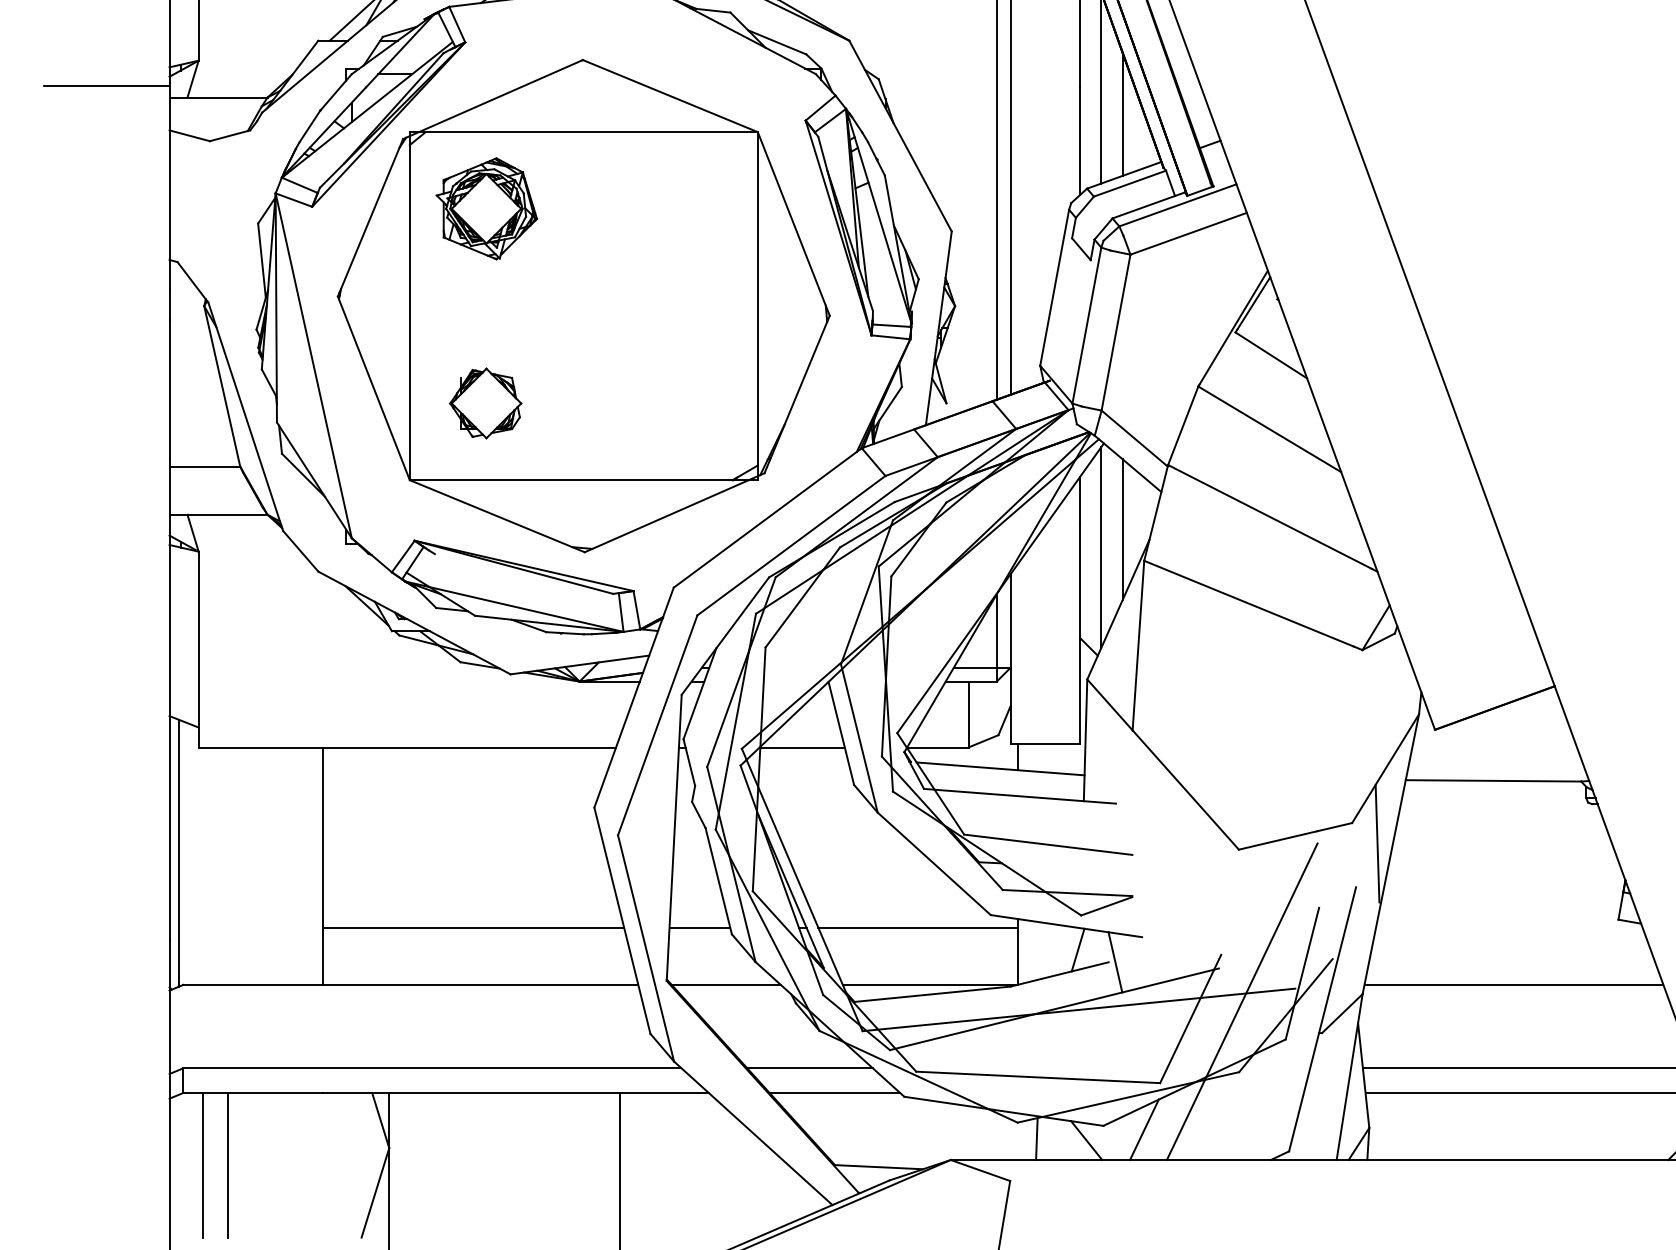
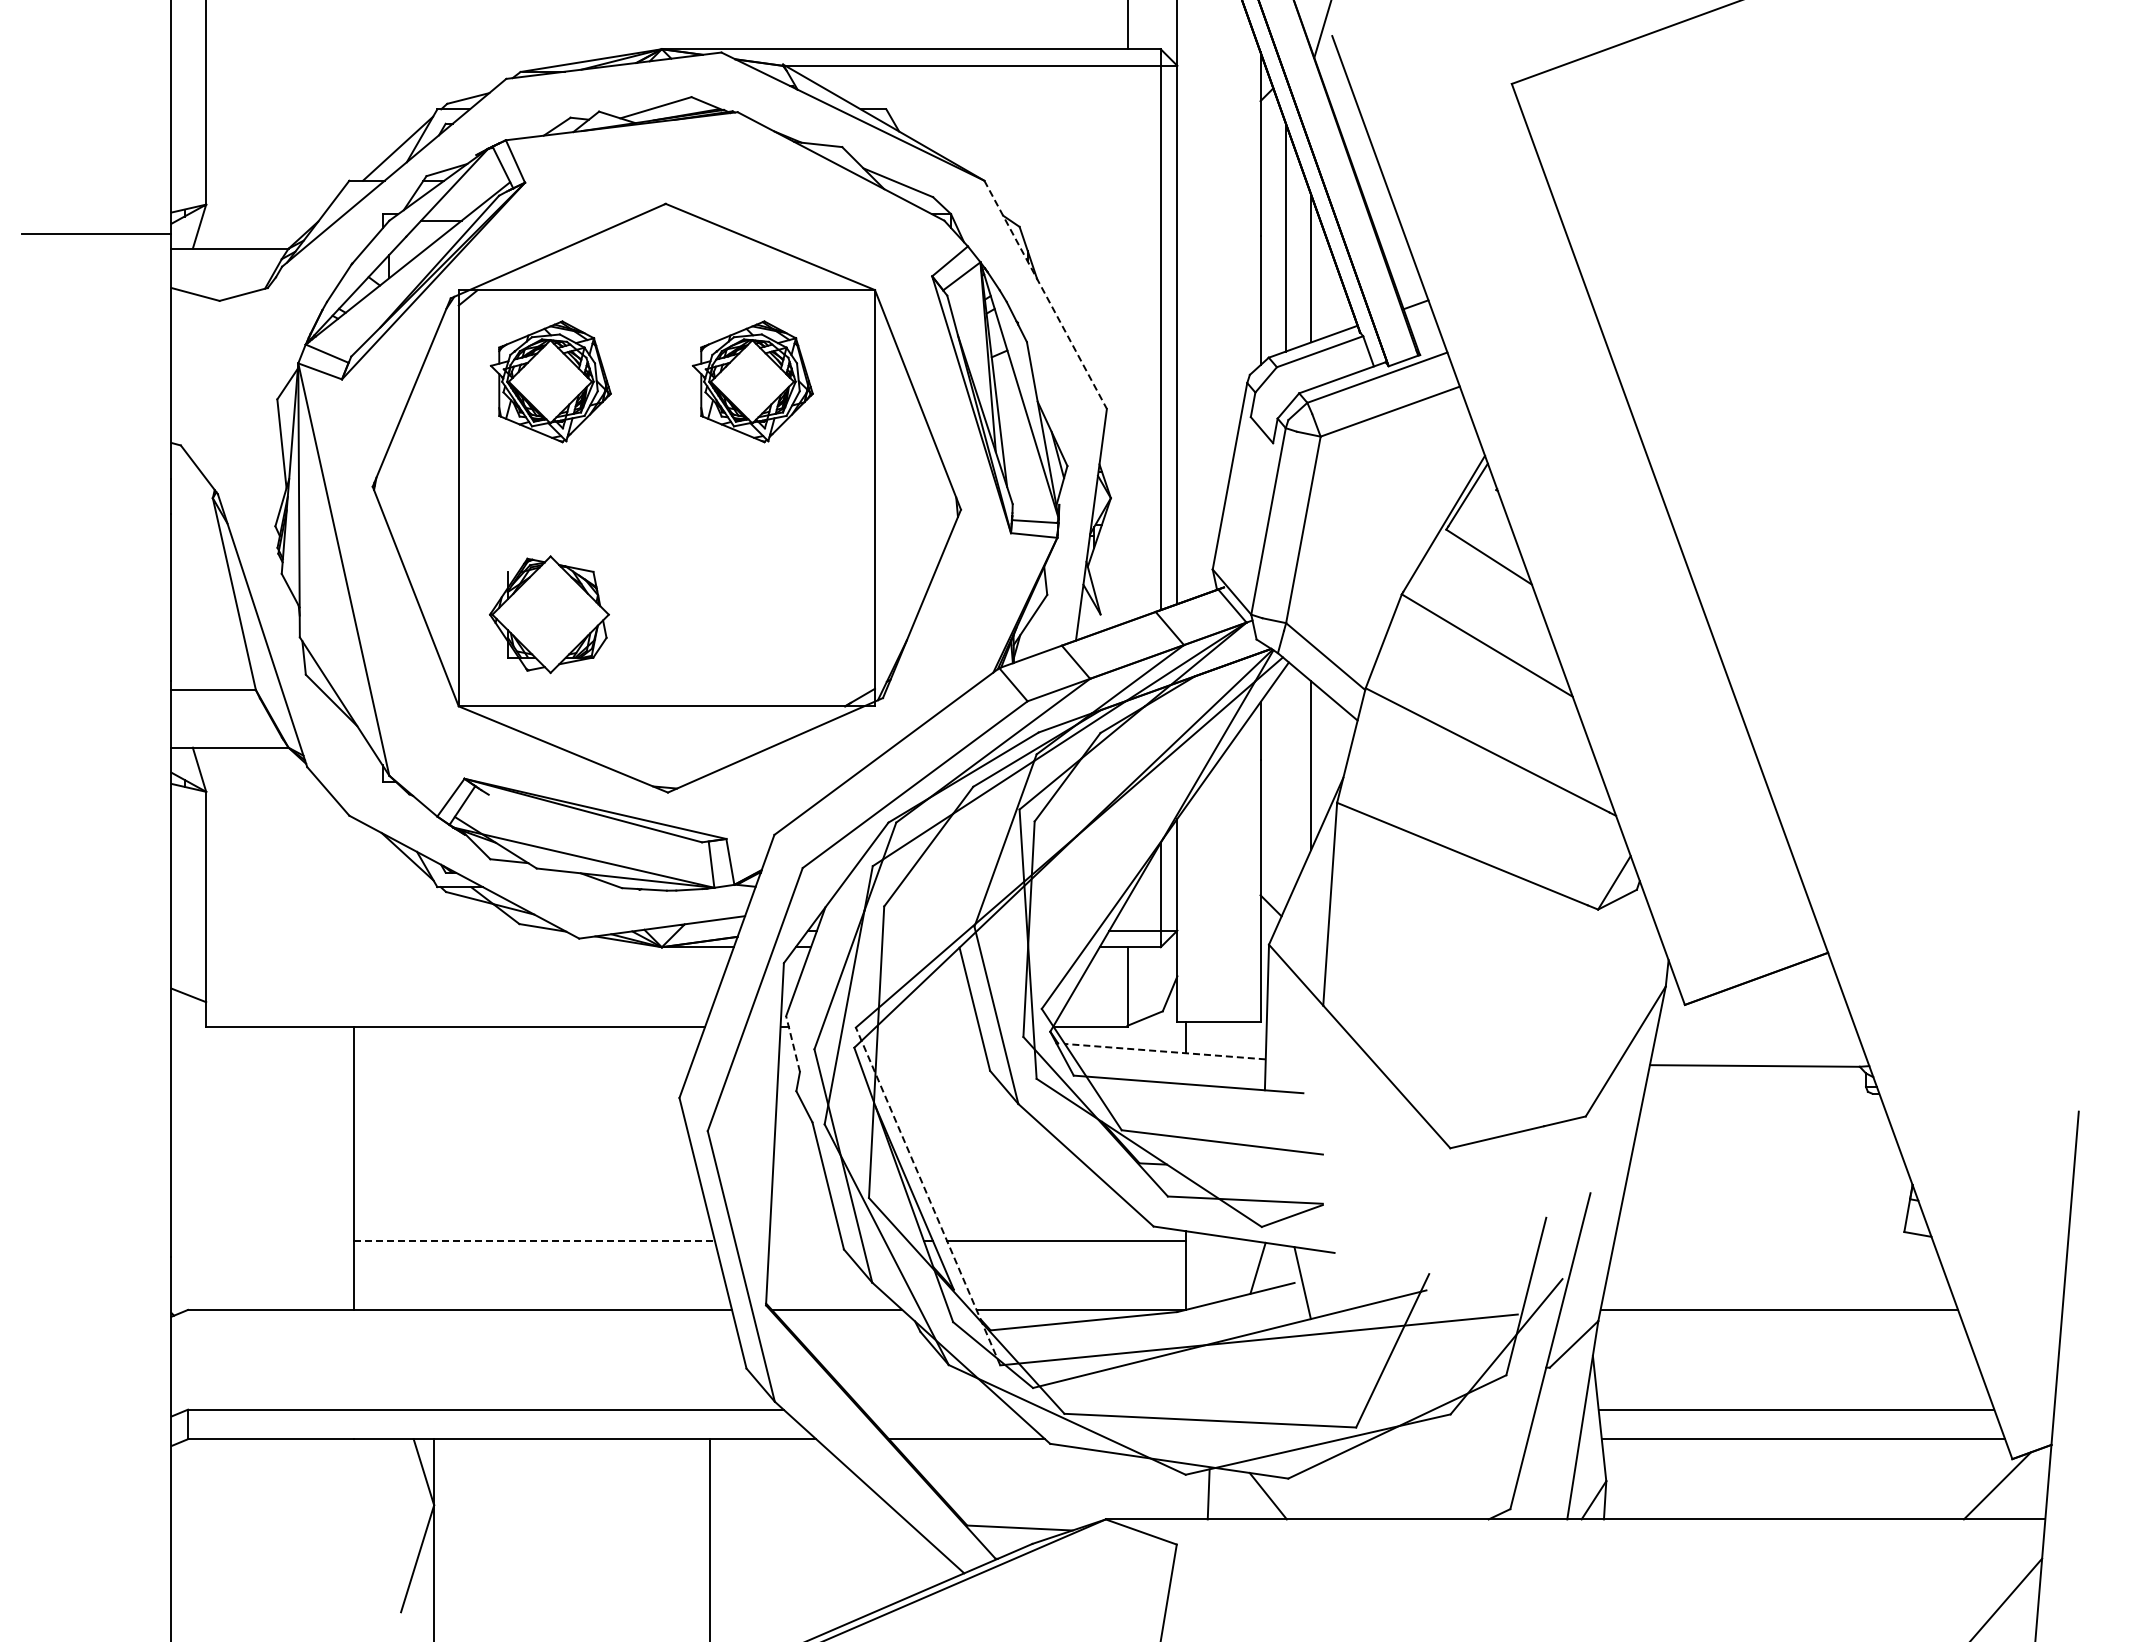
line: (900, 135) -> (1045, 294), solid -> dashed
part: (655, 208) -> (752, 381), added
part: (485, 403) -> (549, 614), size x1.4
line: (1101, 547) -> (1285, 786), removed
line: (802, 748) -> (928, 1027), removed
line: (689, 762) -> (793, 1044), solid -> dashed
line: (1000, 768) -> (1165, 1051), solid -> dashed
line: (1376, 843) -> (1615, 1140), removed
line: (178, 853) -> (182, 1152), removed
line: (802, 889) -> (928, 1196), solid -> dashed
line: (473, 927) -> (535, 1241), solid -> dashed
line: (699, 927) -> (805, 1241), removed
line: (1242, 1001) -> (1454, 1329), removed
line: (810, 1068) -> (937, 1409), removed
line: (1144, 1129) -> (1337, 1483), removed
line: (203, 1165) -> (211, 1525), removed
line: (228, 1165) -> (241, 1525), removed

